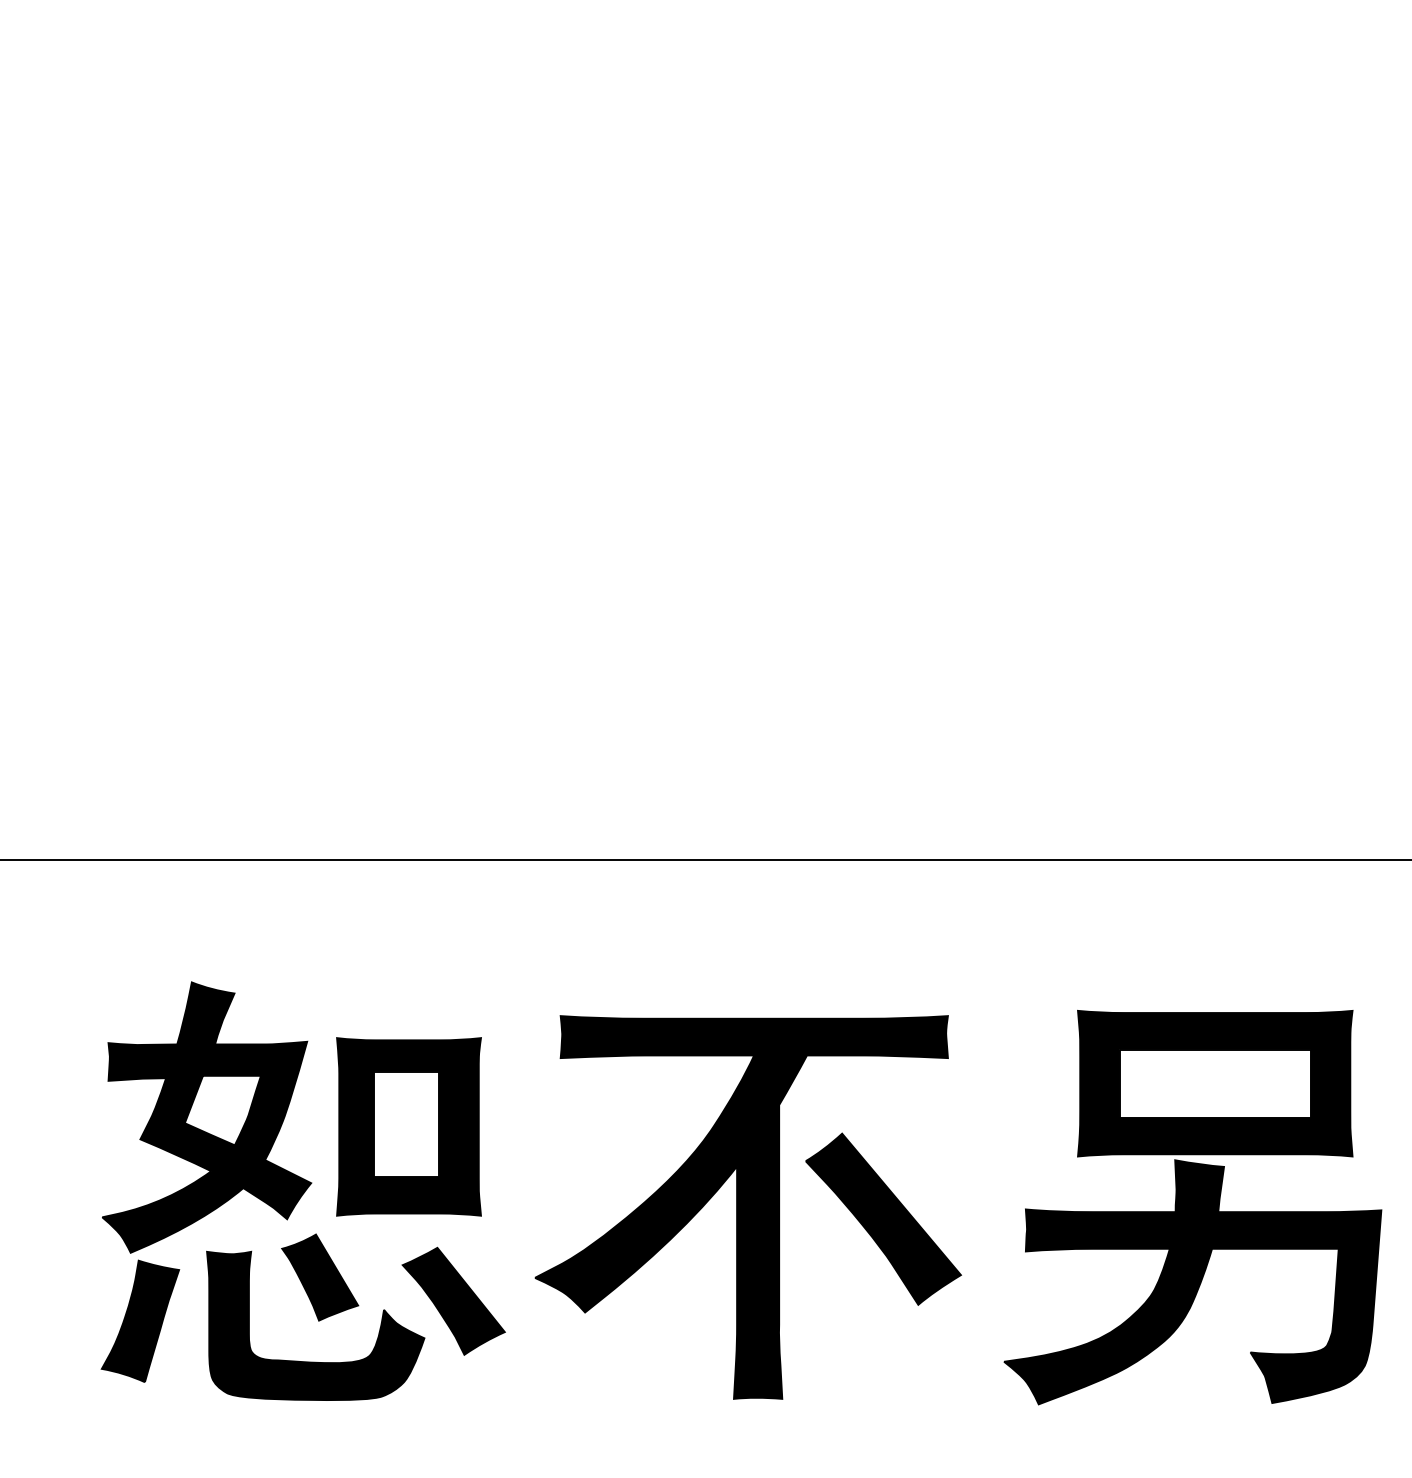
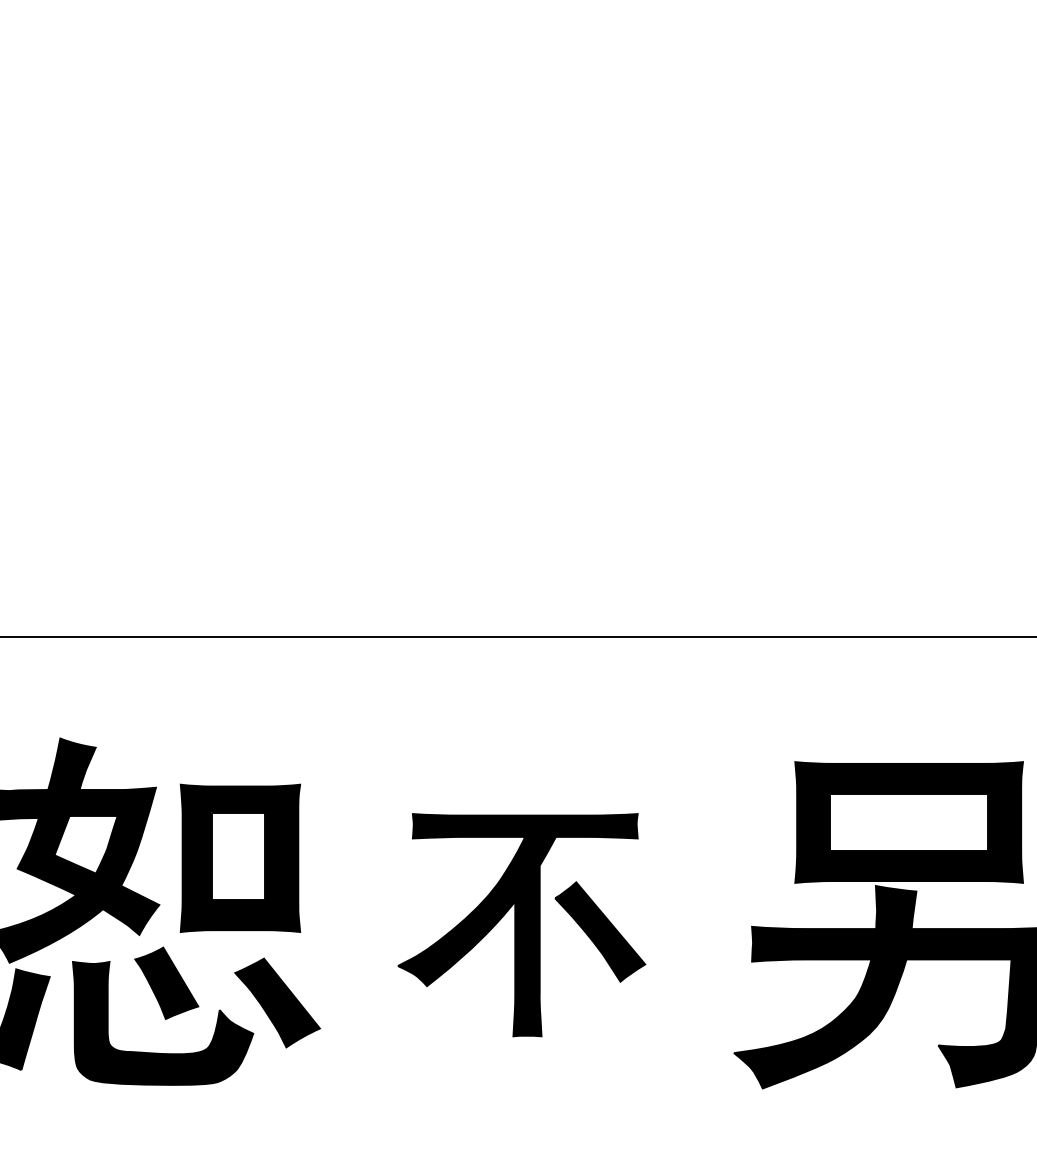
part: (747, 1207) -> (521, 925), size x0.7

